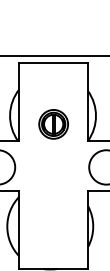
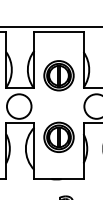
part: (52, 123) -> (58, 75), size x1.43
part: (52, 209) -> (58, 136), added

